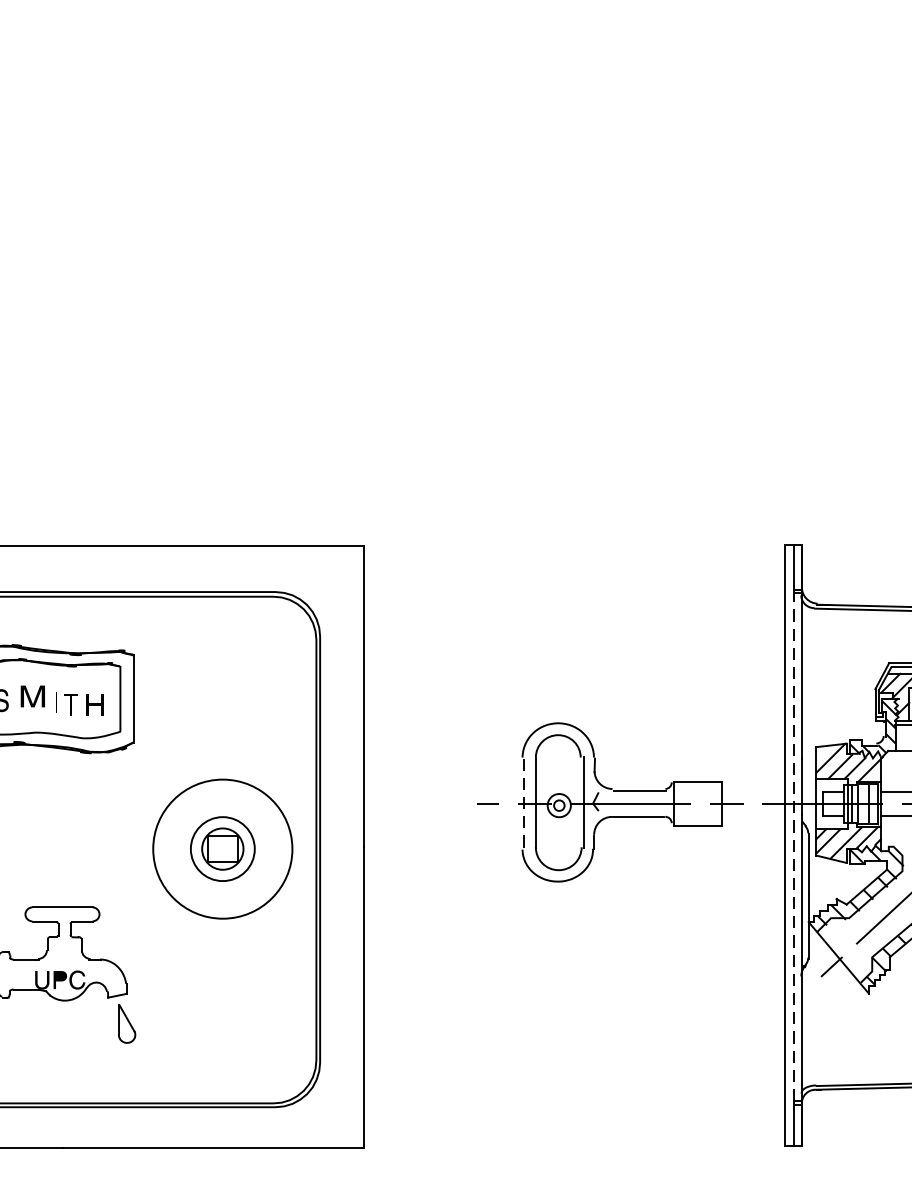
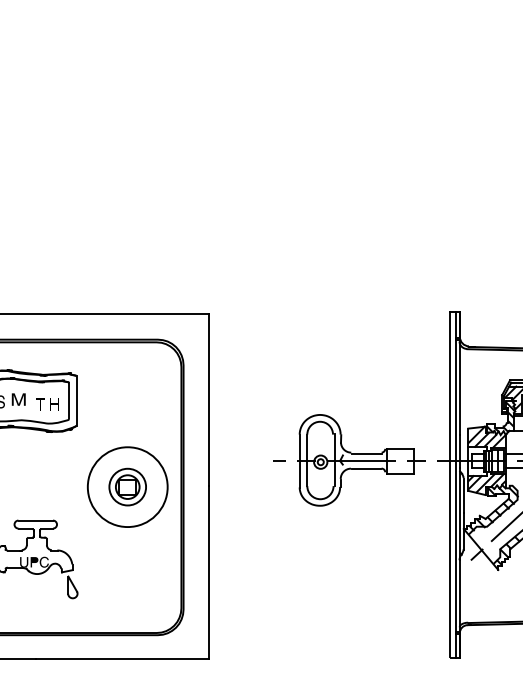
line: (523, 804) -> (300, 461), dashed -> solid
line: (794, 848) -> (455, 486), dashed -> solid

